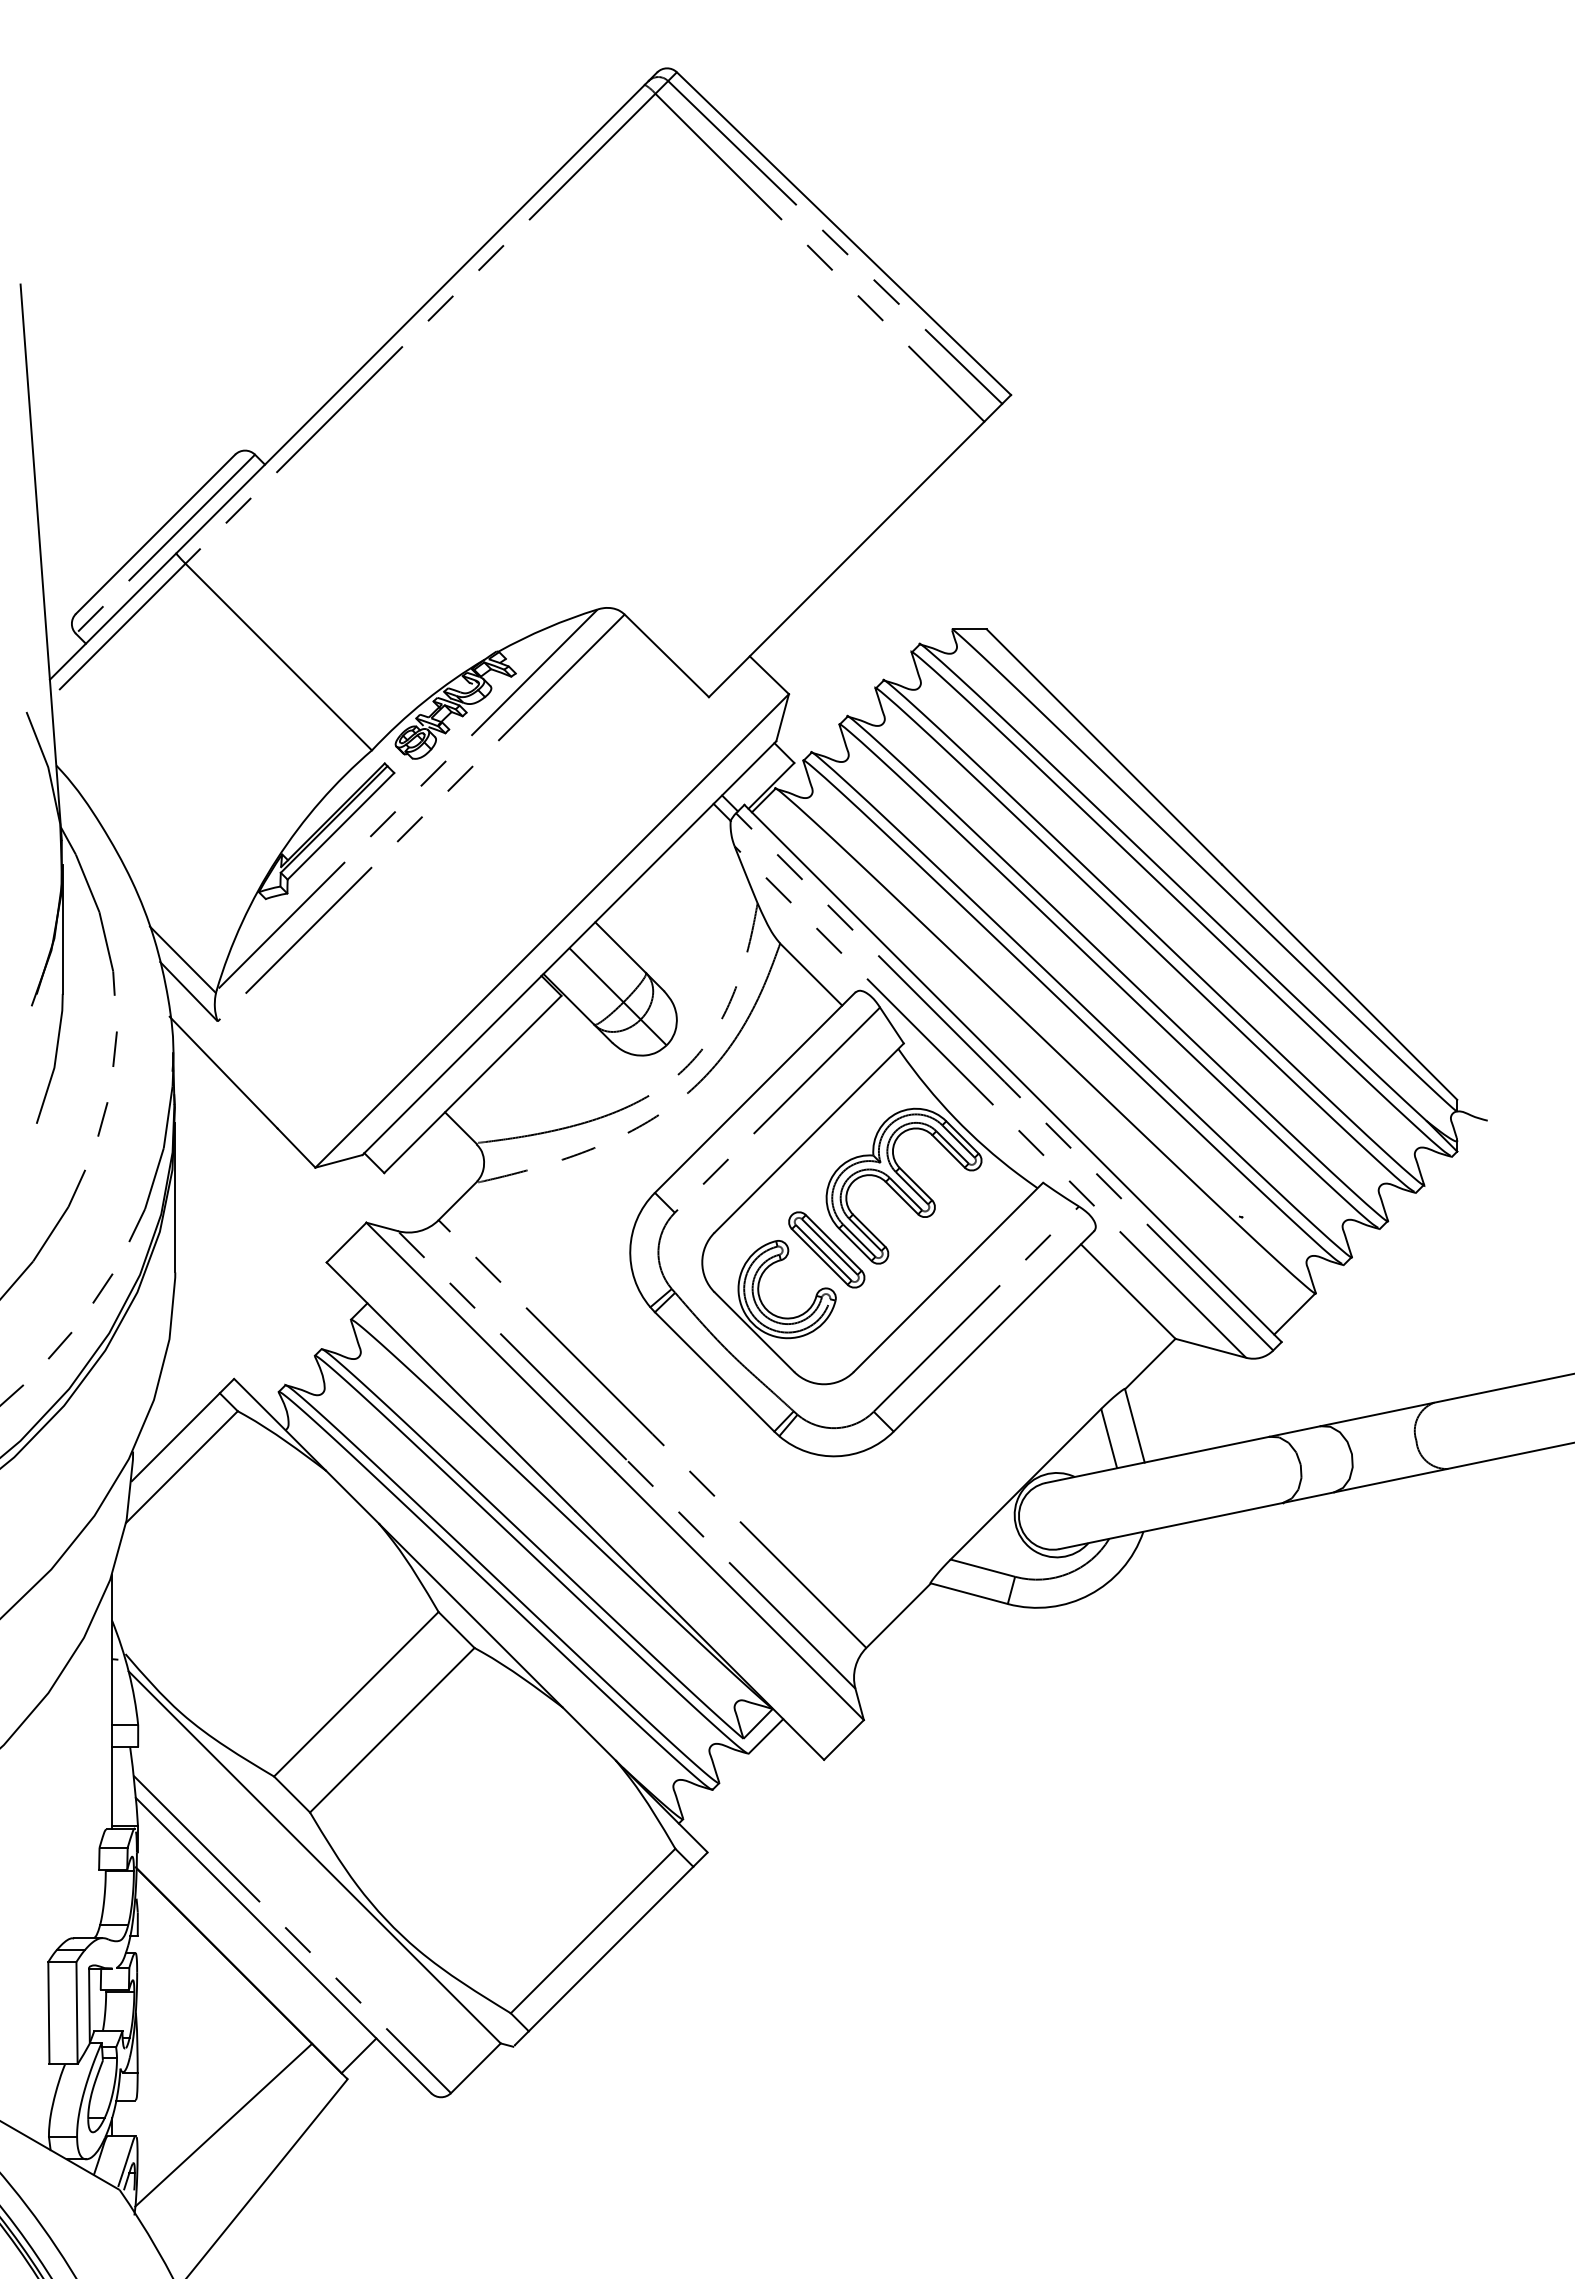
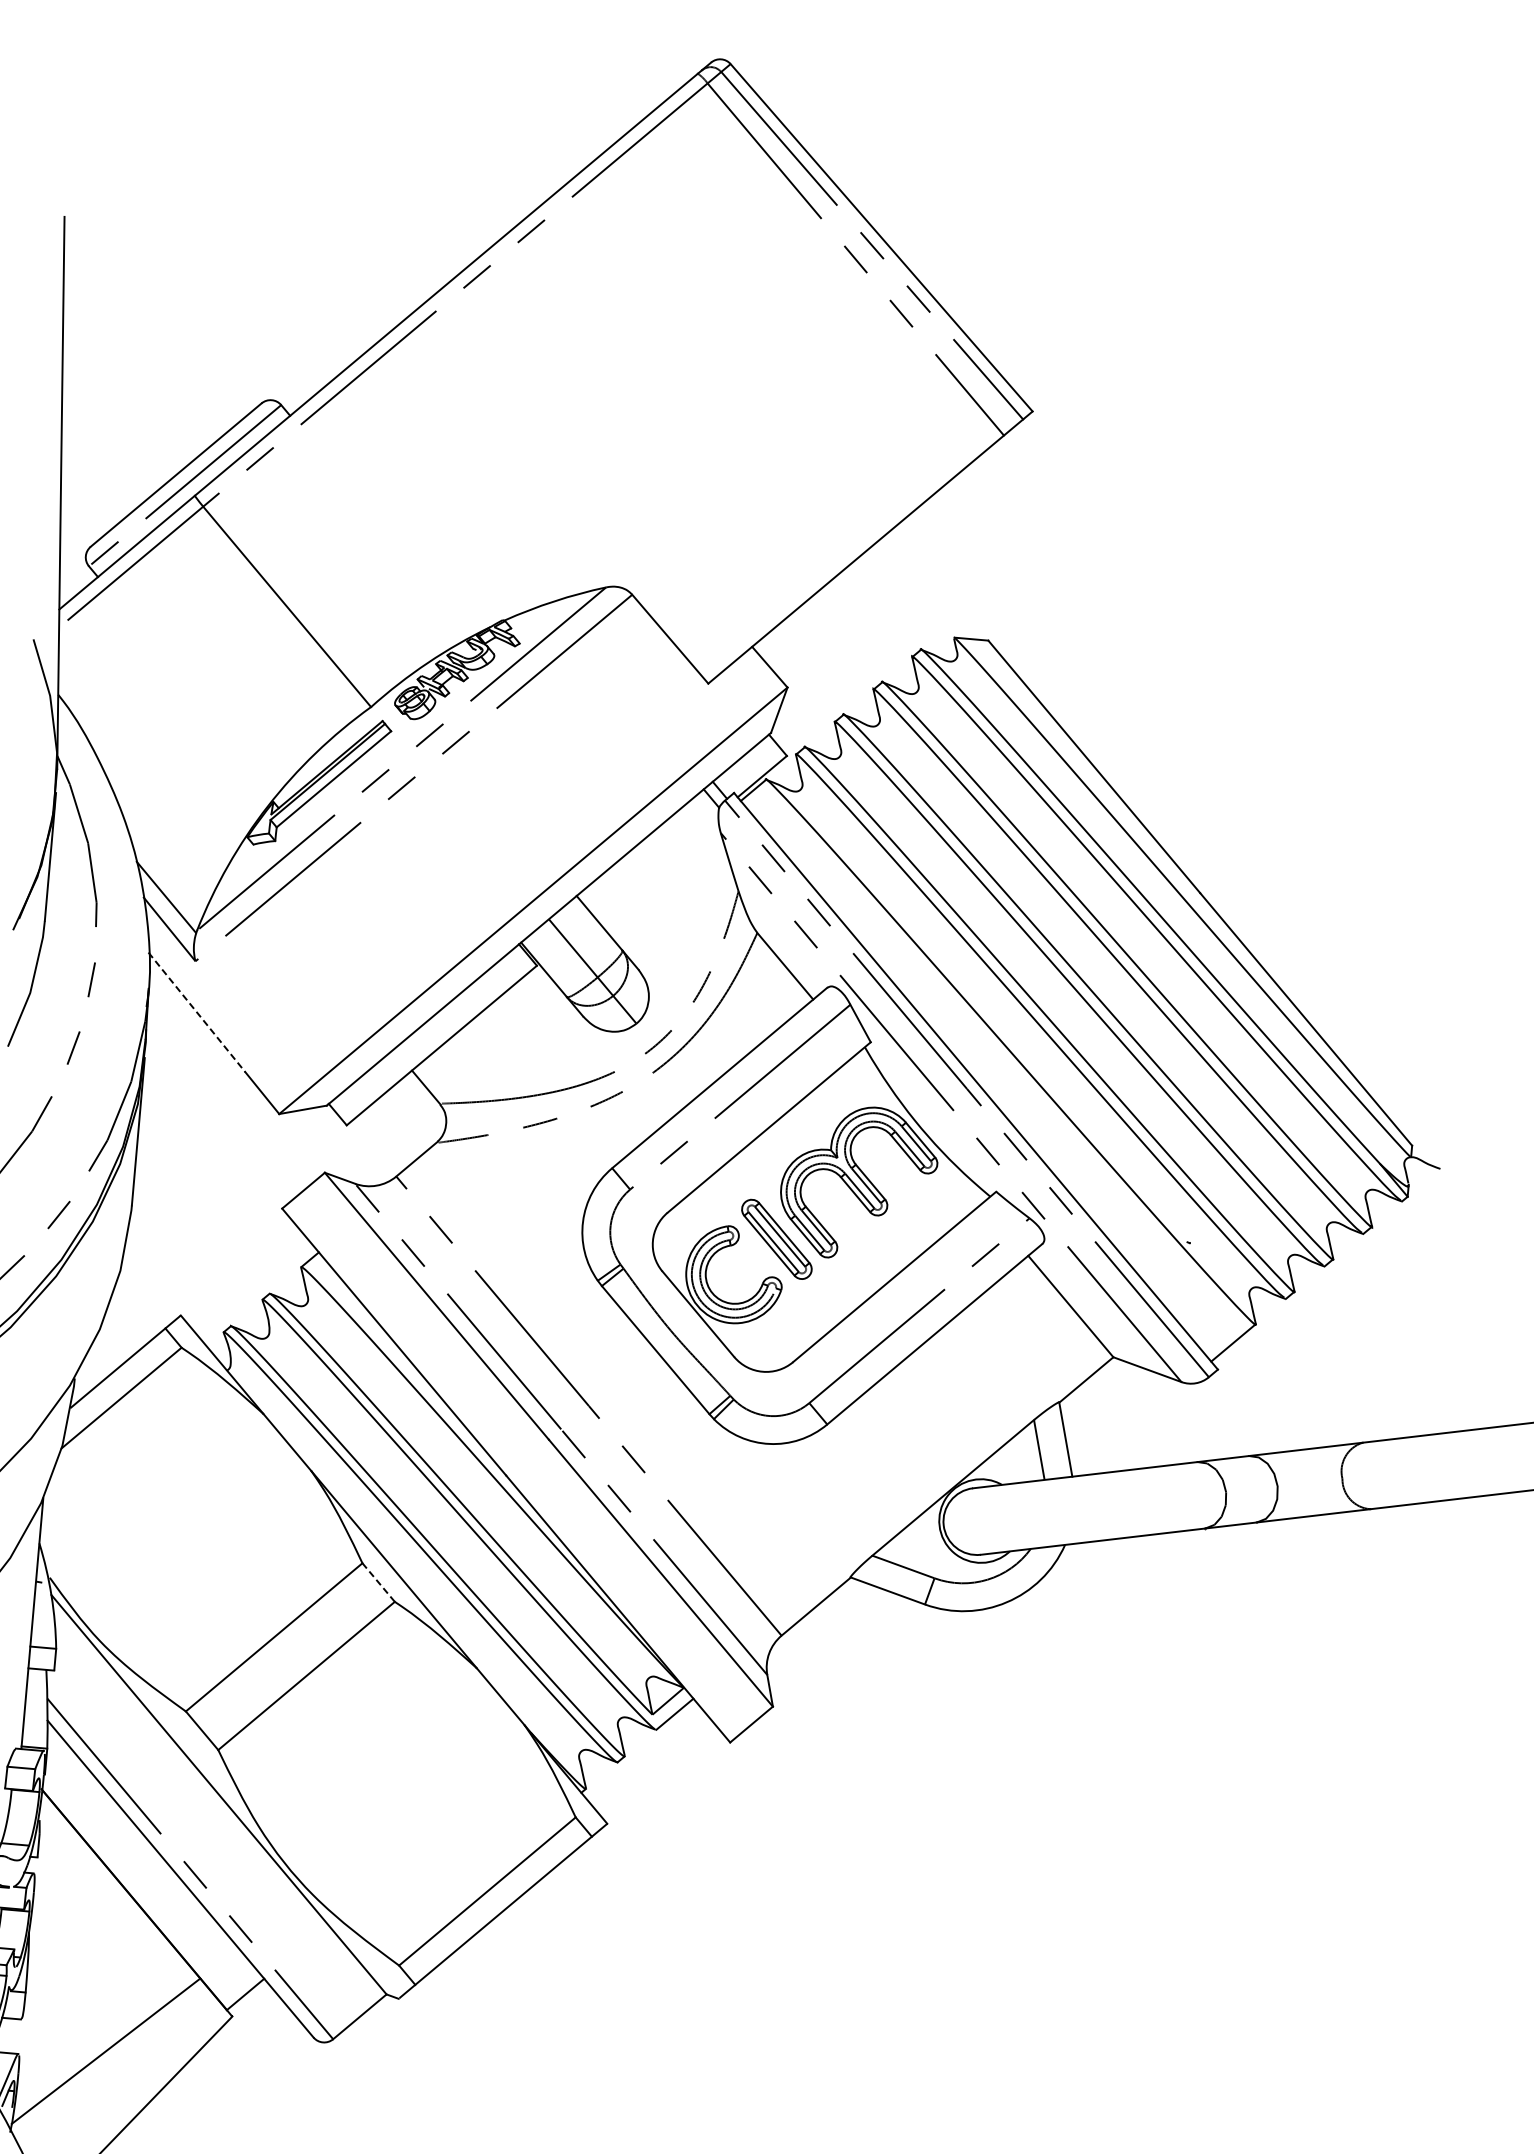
line: (223, 1072) -> (196, 1012), solid -> dashed
line: (456, 1629) -> (378, 1582), solid -> dashed

